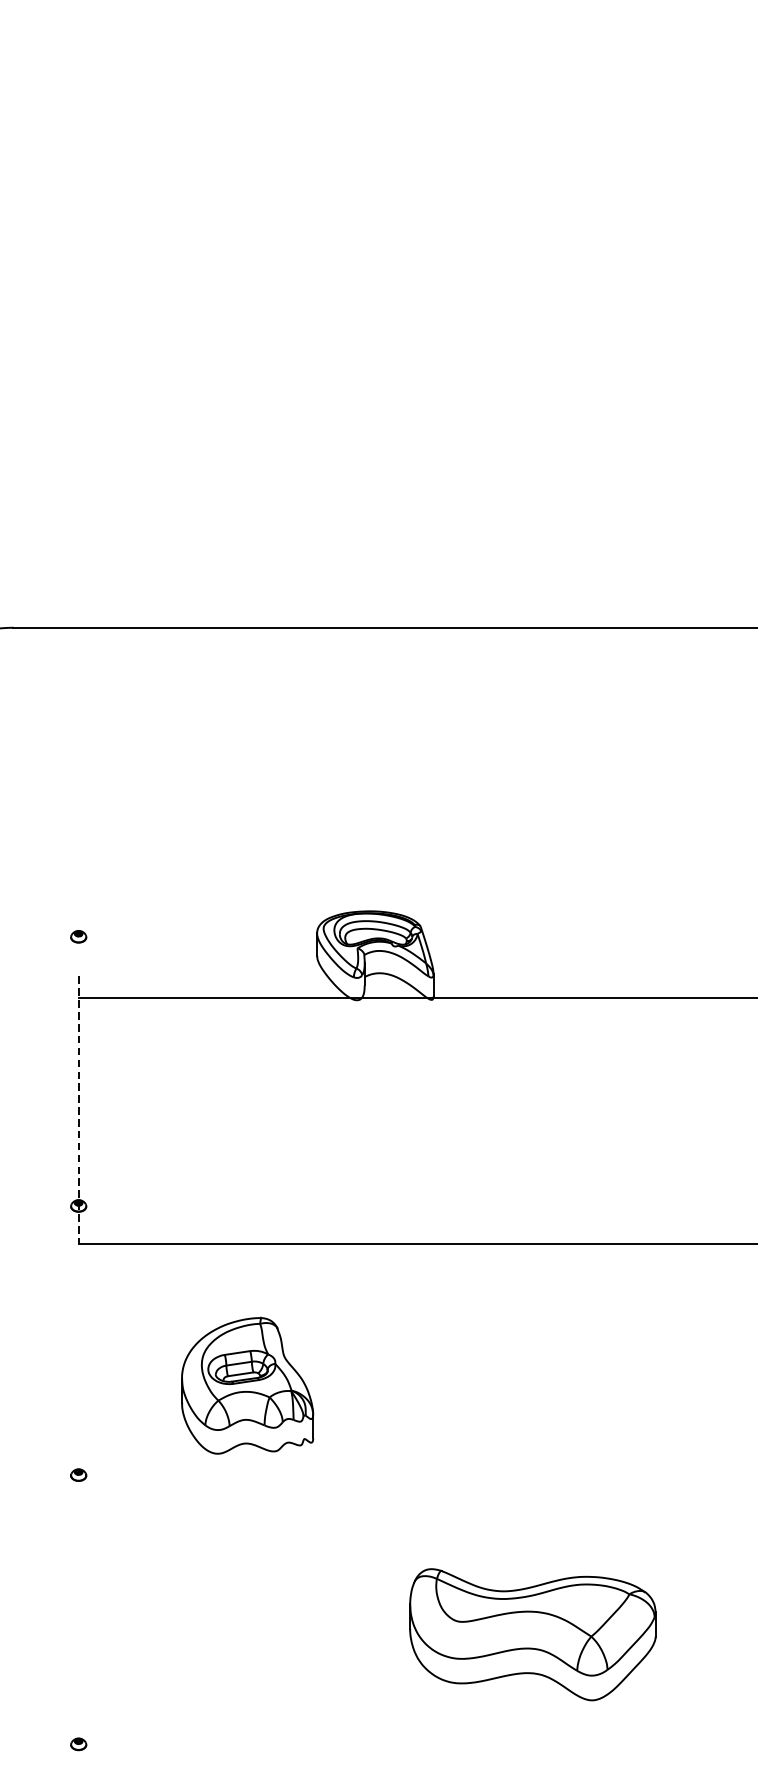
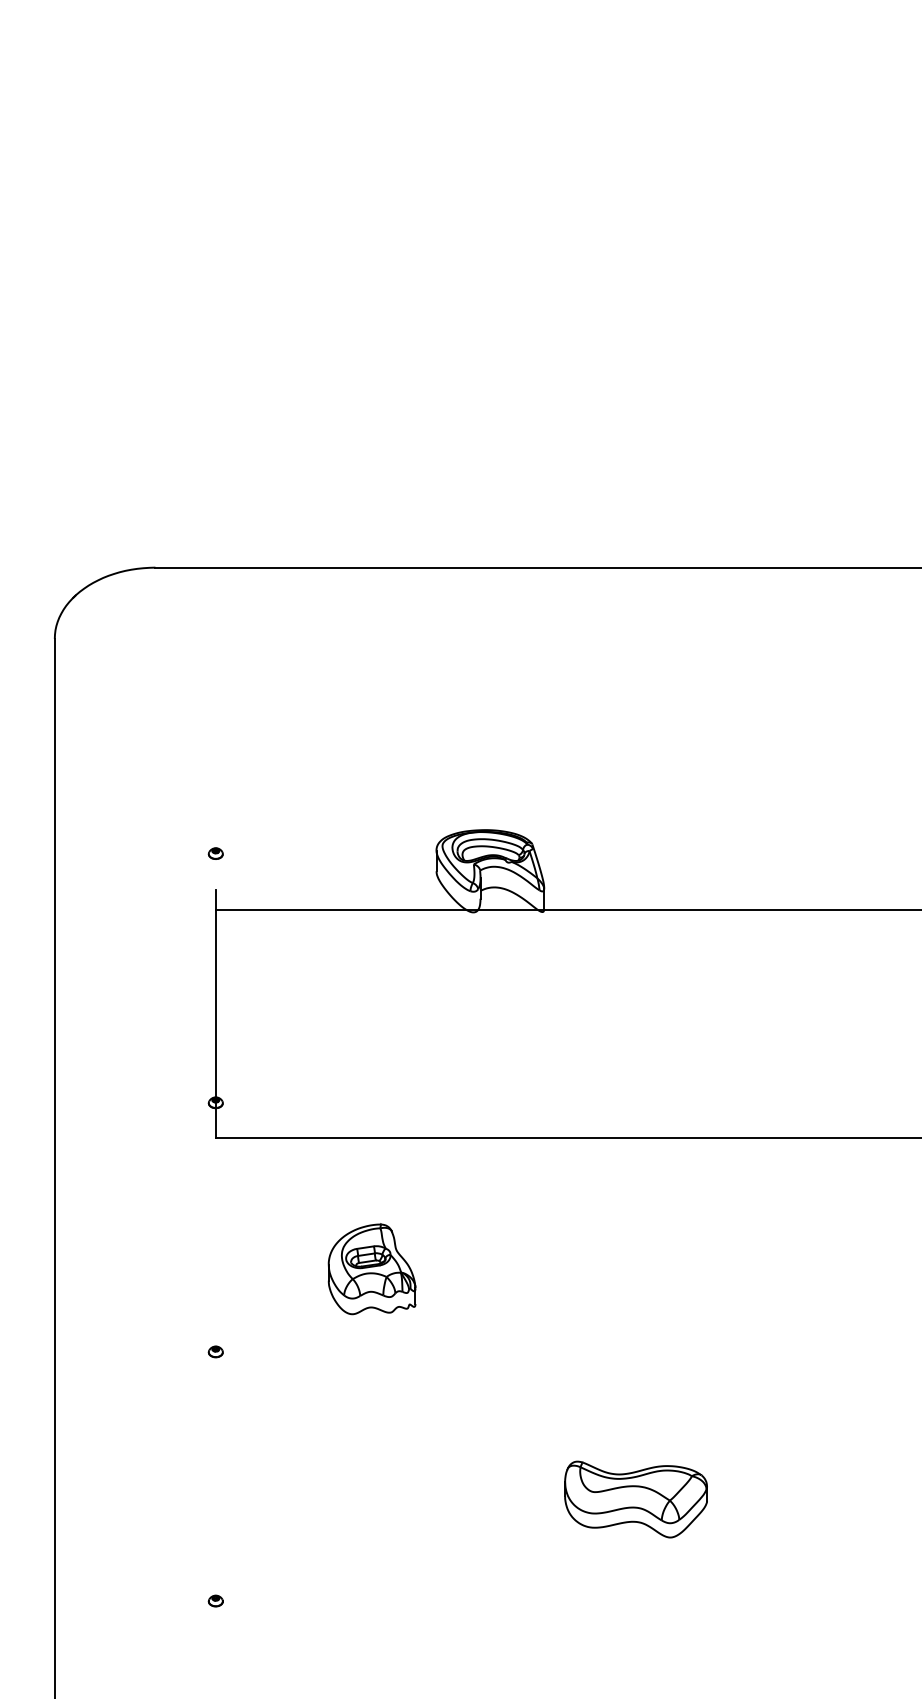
line: (78, 1110) -> (215, 1014), dashed -> solid
part: (246, 1386) -> (371, 1269), size x0.71
part: (532, 1634) -> (635, 1499), size x0.62

